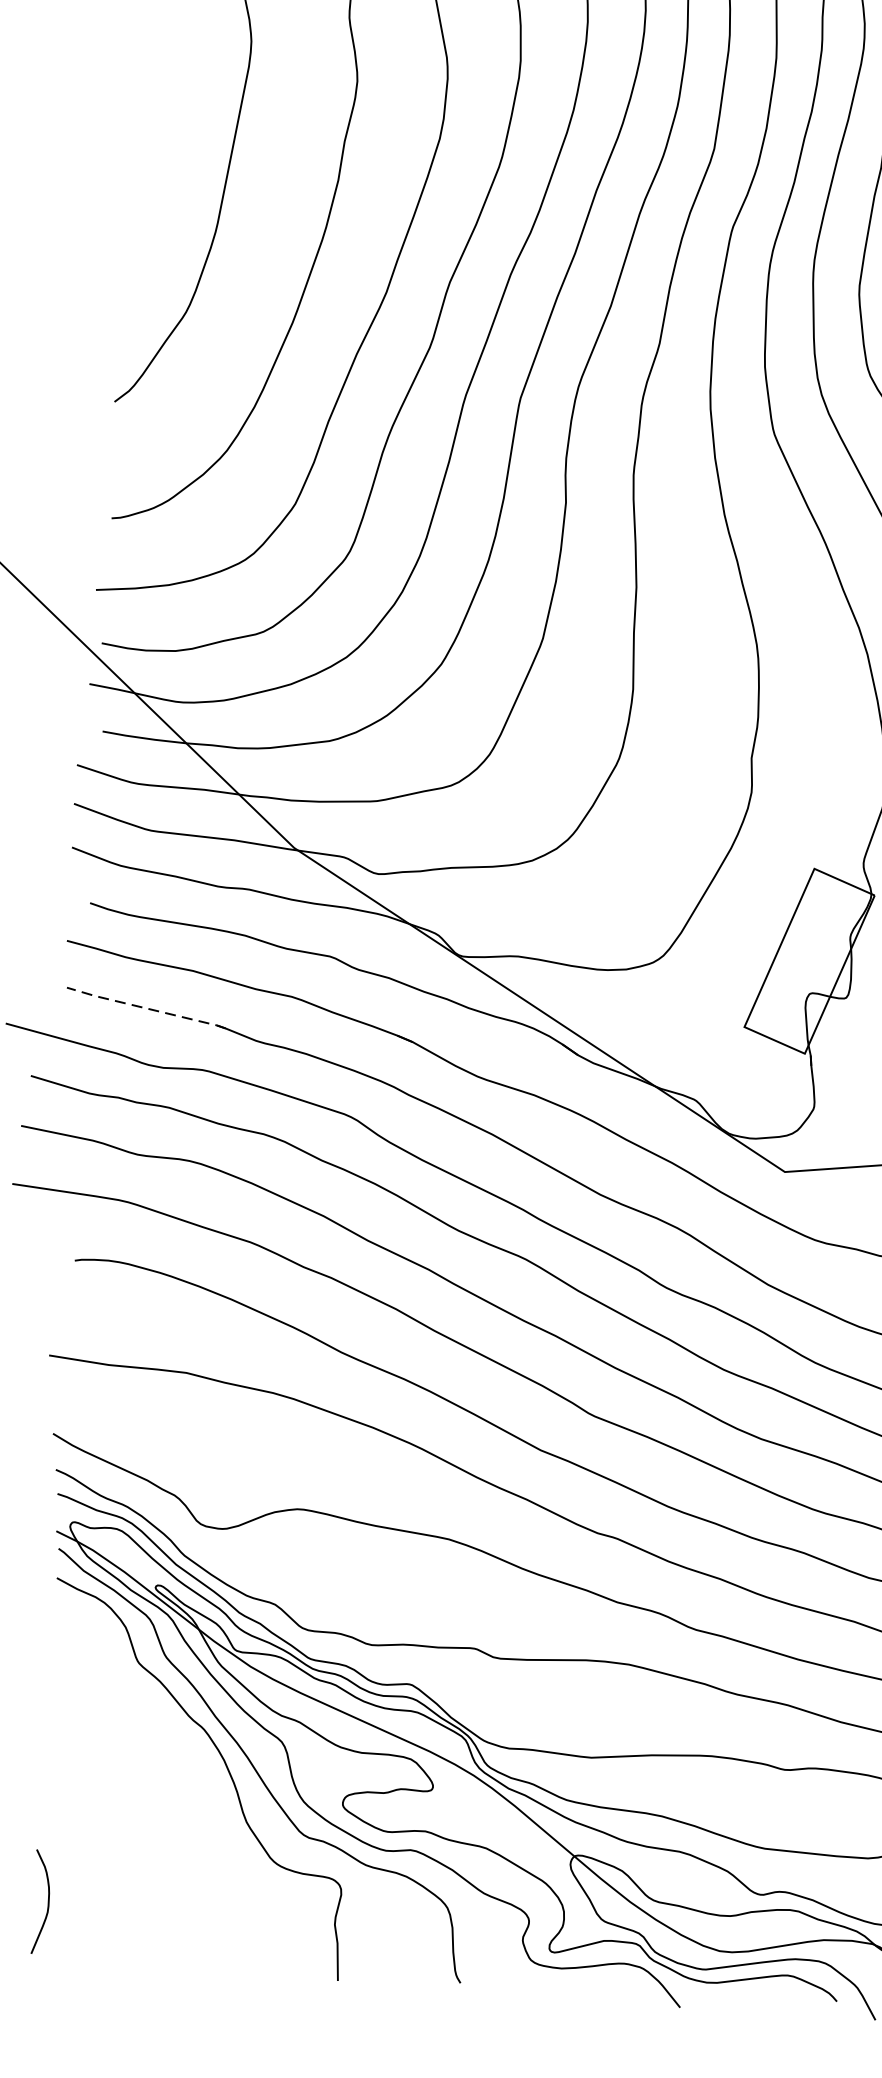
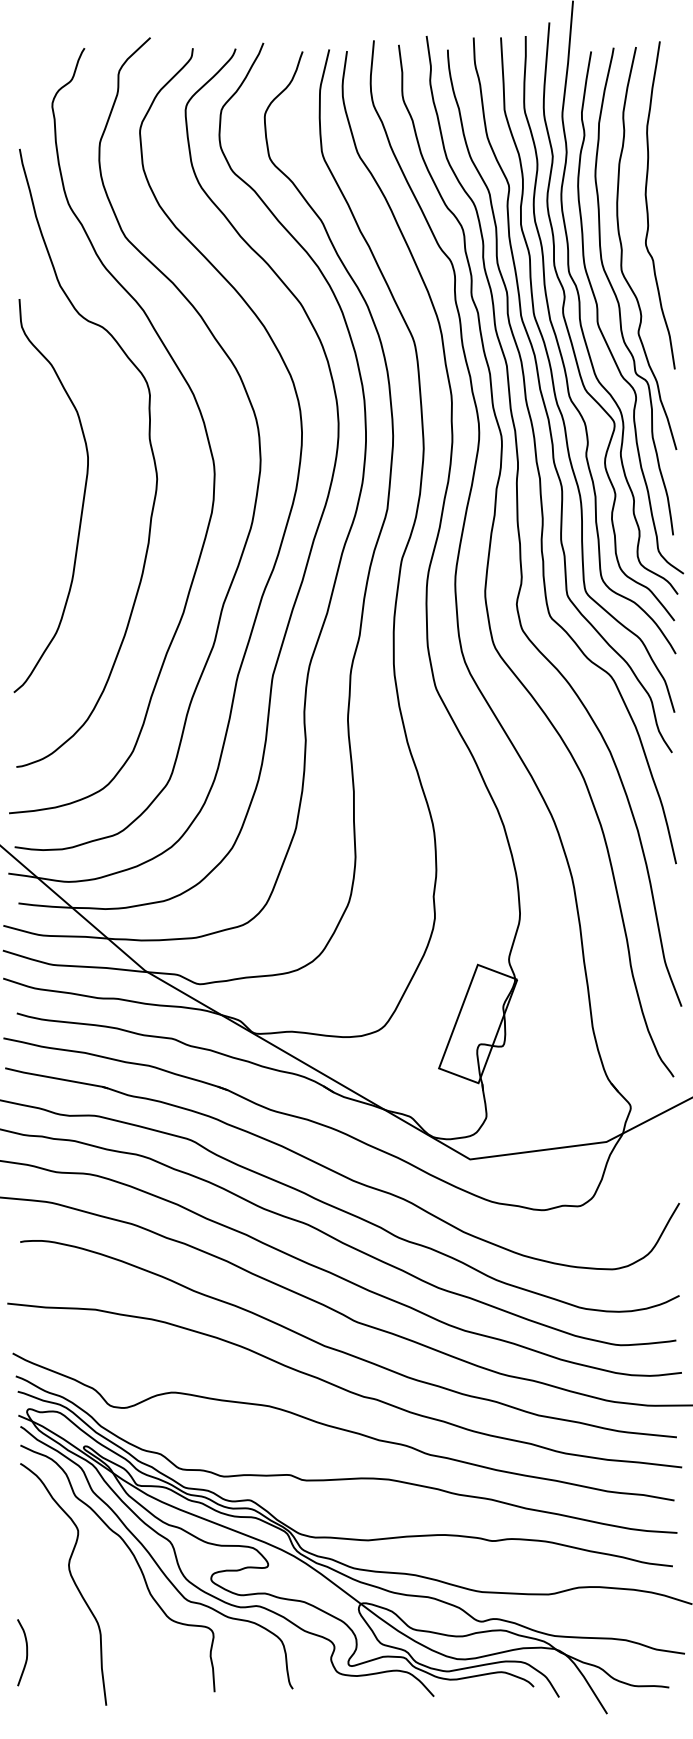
line: (146, 1008) -> (56, 1078), dashed -> solid
curve: (126, 1793) -> (72, 1580), added

